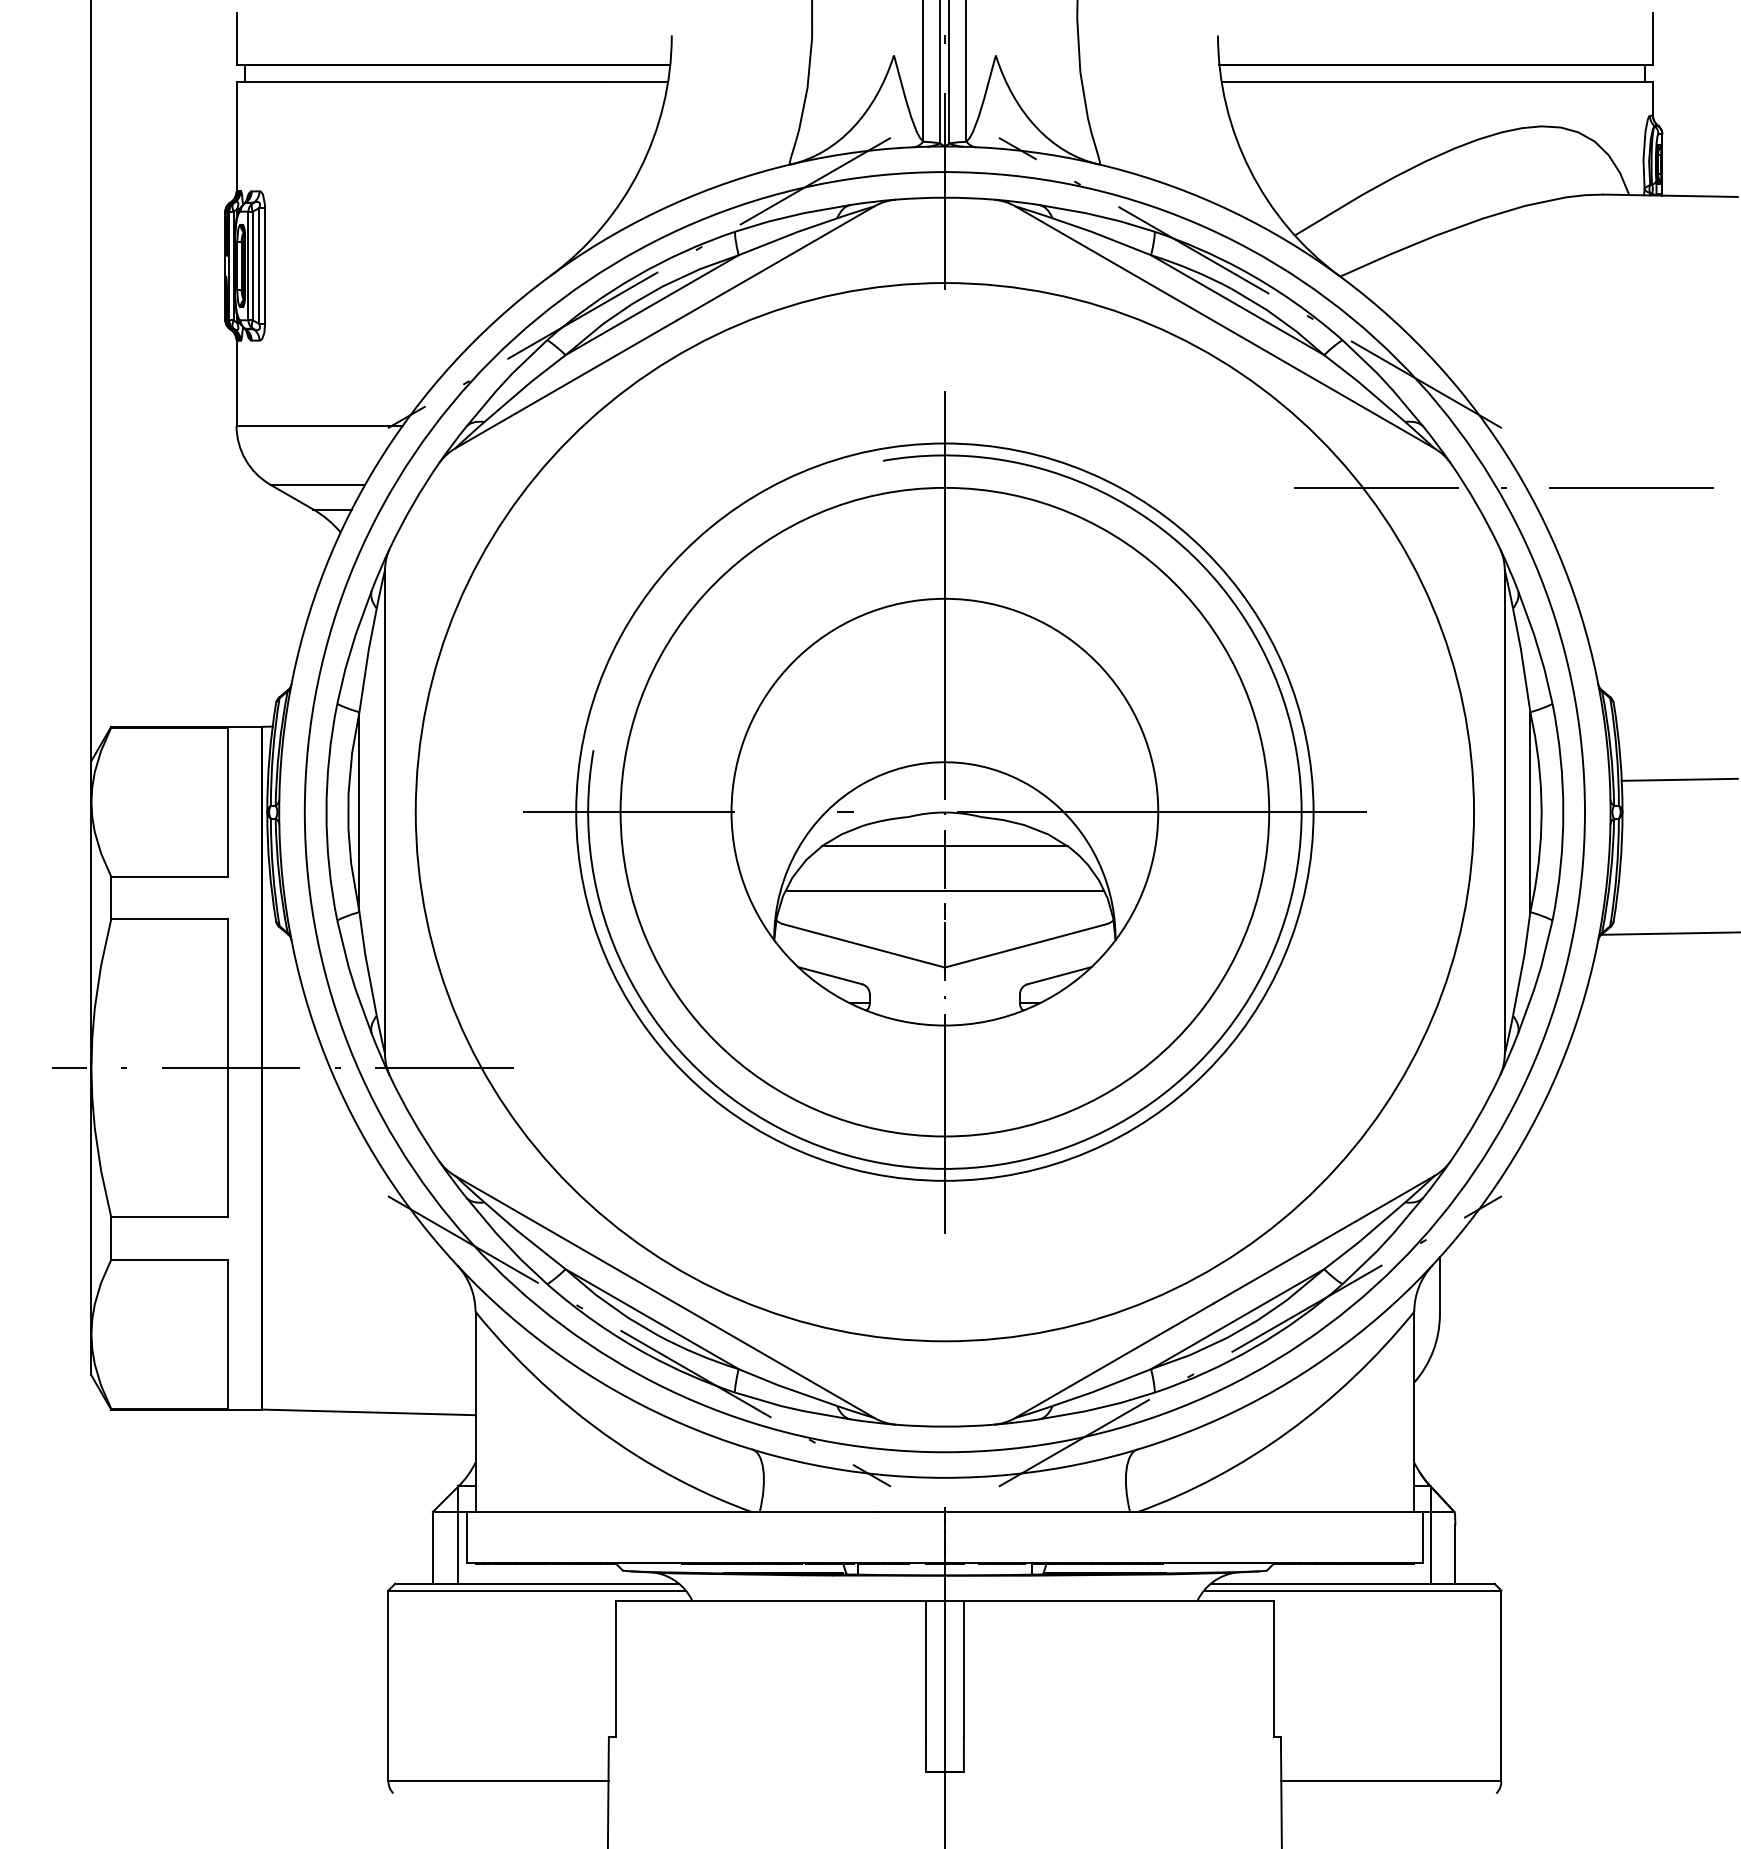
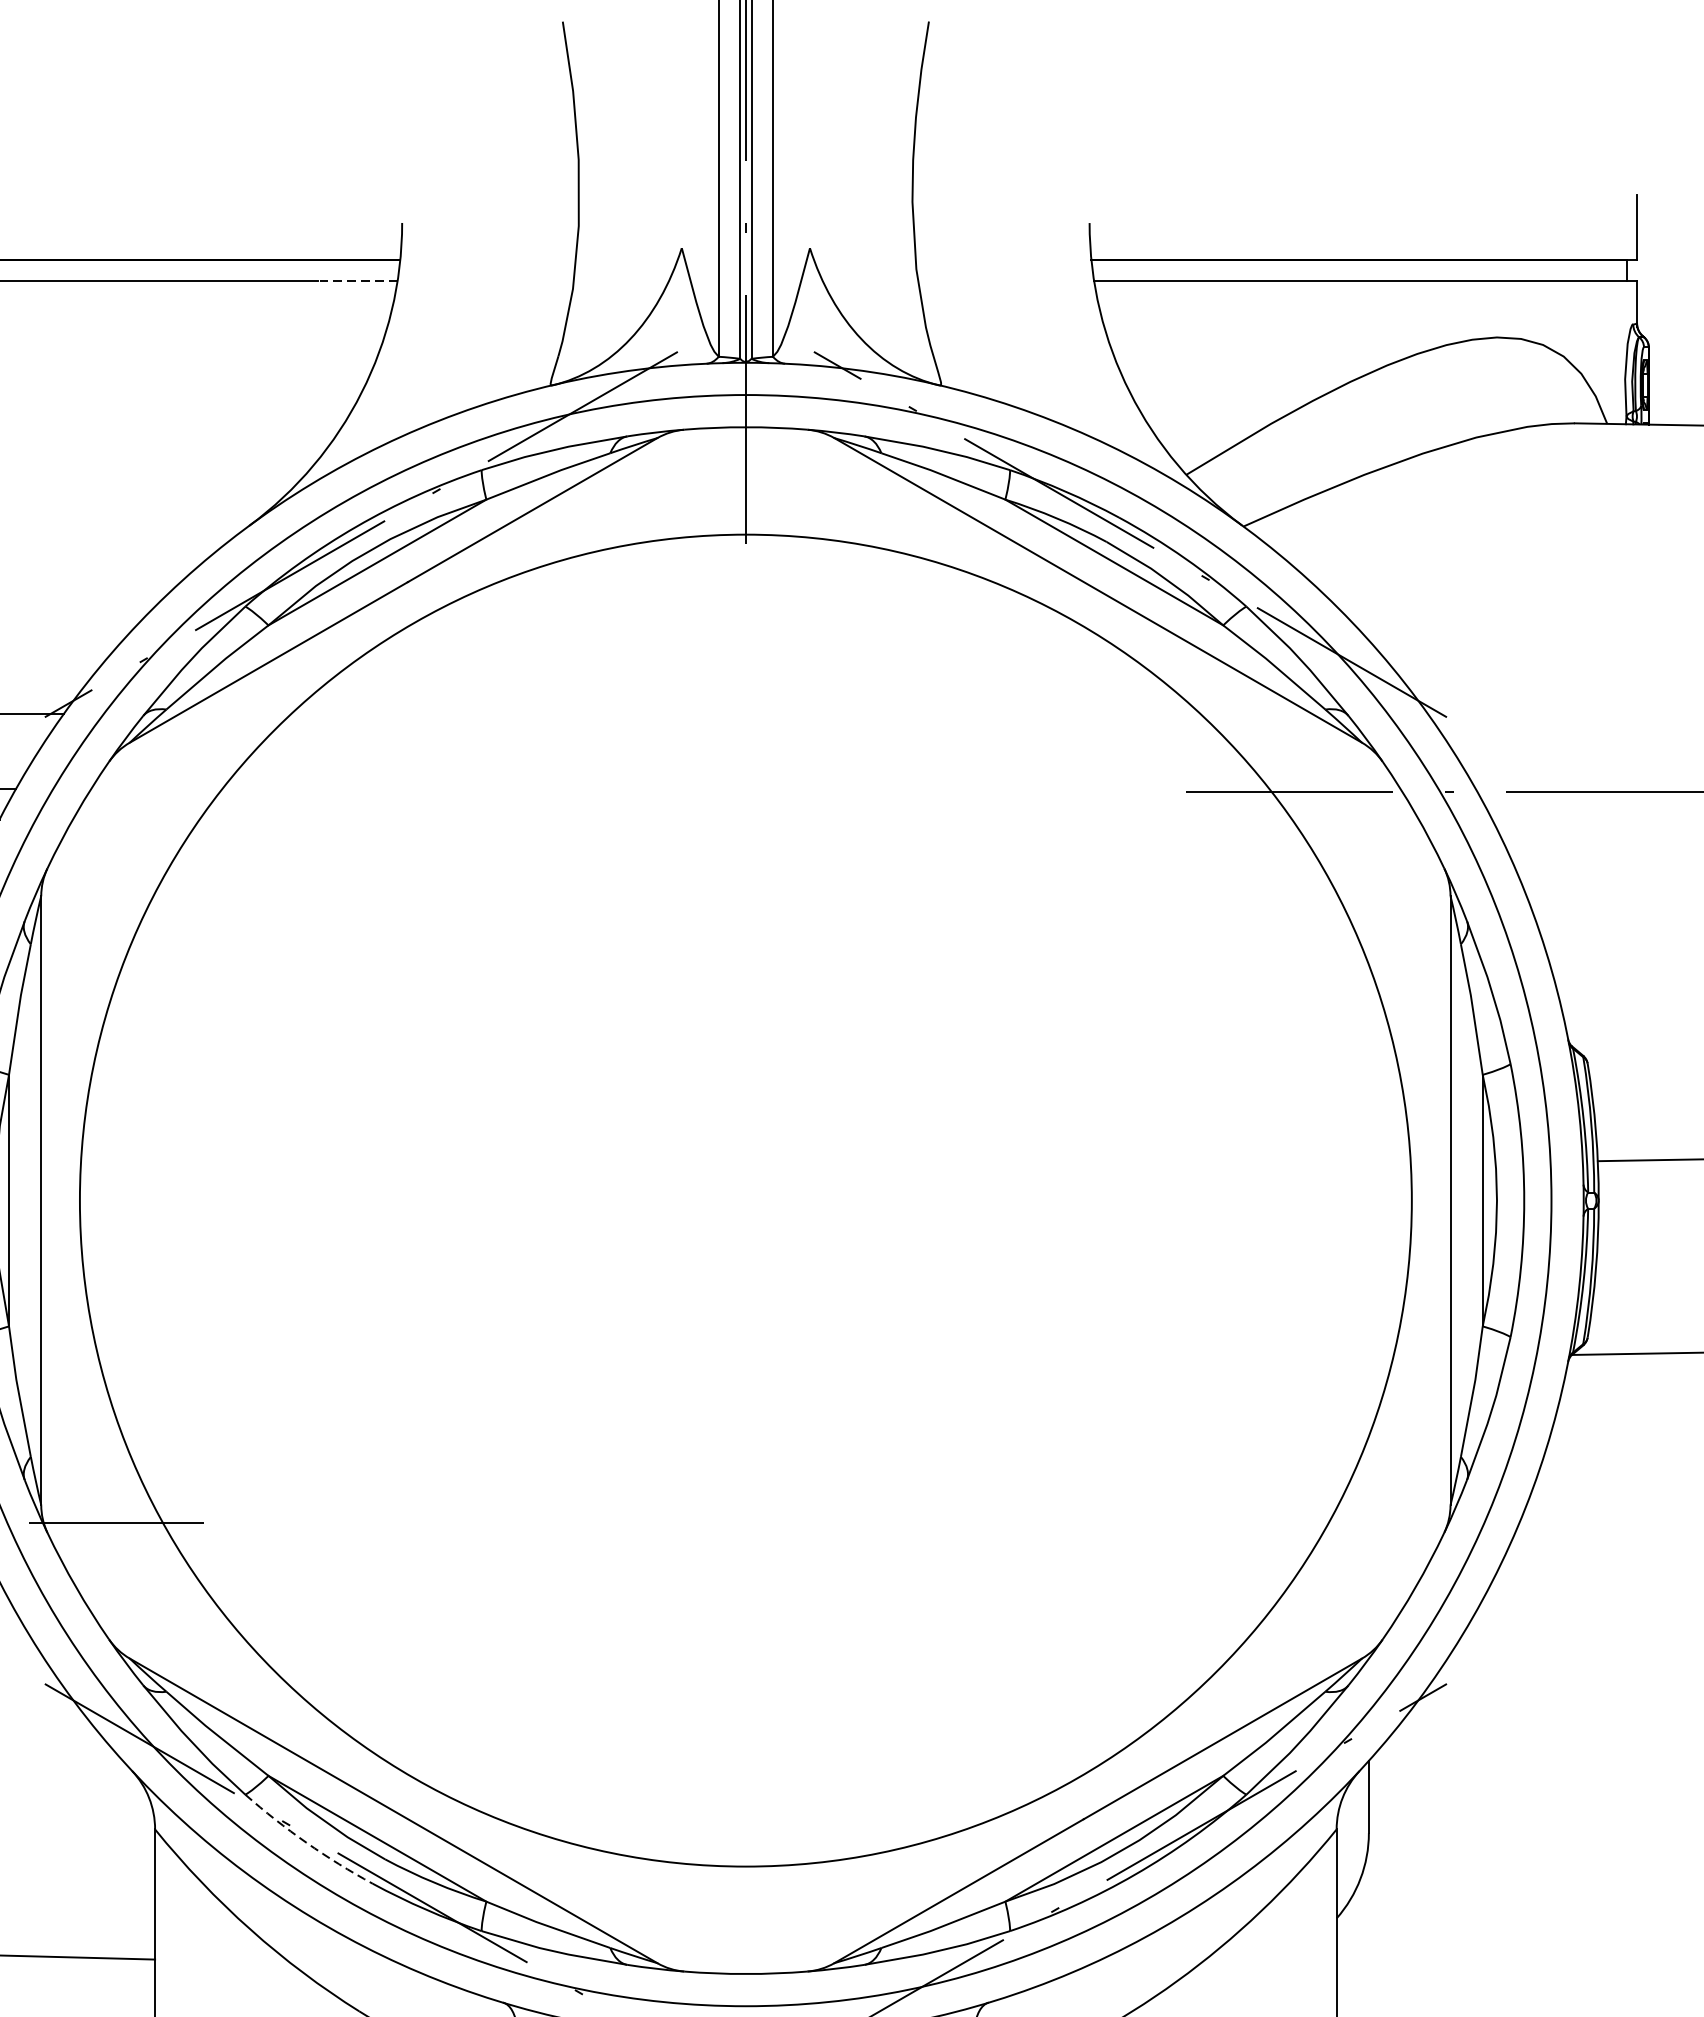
line: (636, 81) -> (357, 280), solid -> dashed
part: (944, 812) -> (745, 1201), removed
arc: (595, 1322) -> (306, 1842), solid -> dashed

